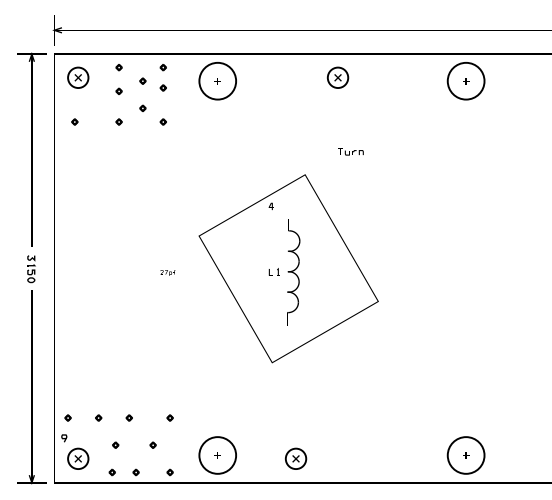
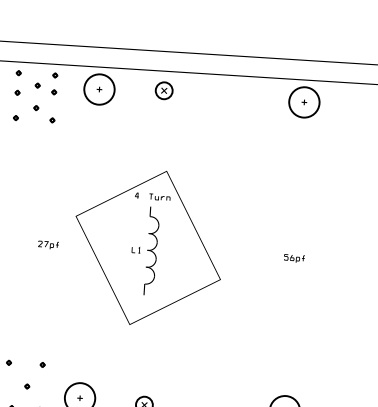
part: (337, 77) -> (163, 90), moved
part: (350, 151) -> (159, 197), moved
part: (465, 270) -> (294, 258), added
part: (167, 272) -> (48, 244), size x1.67

